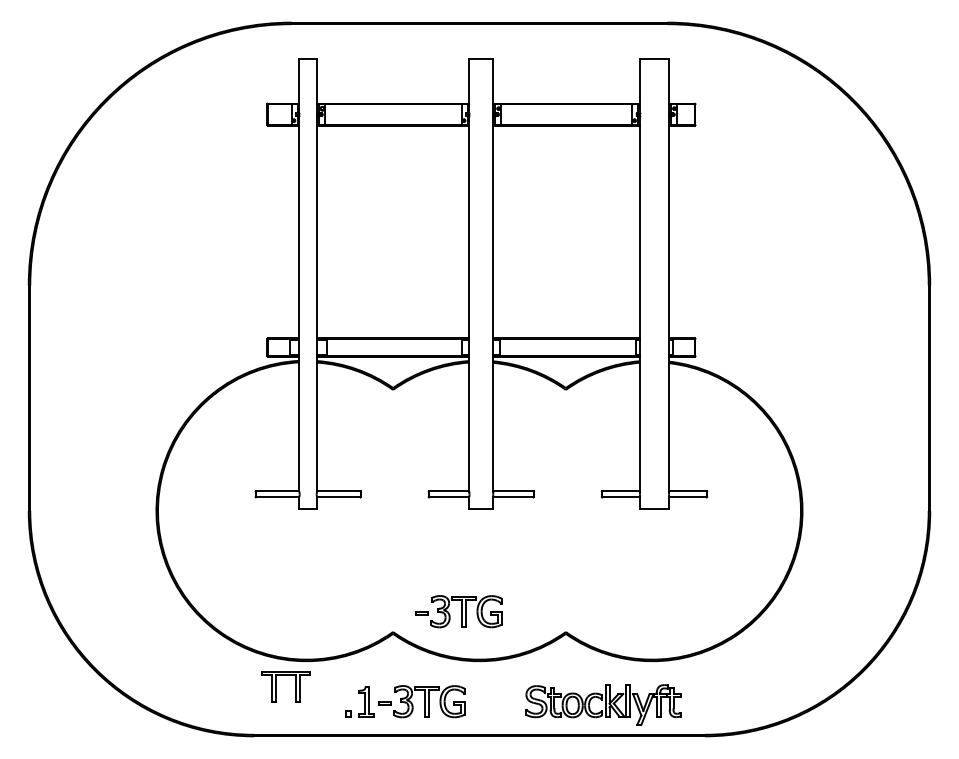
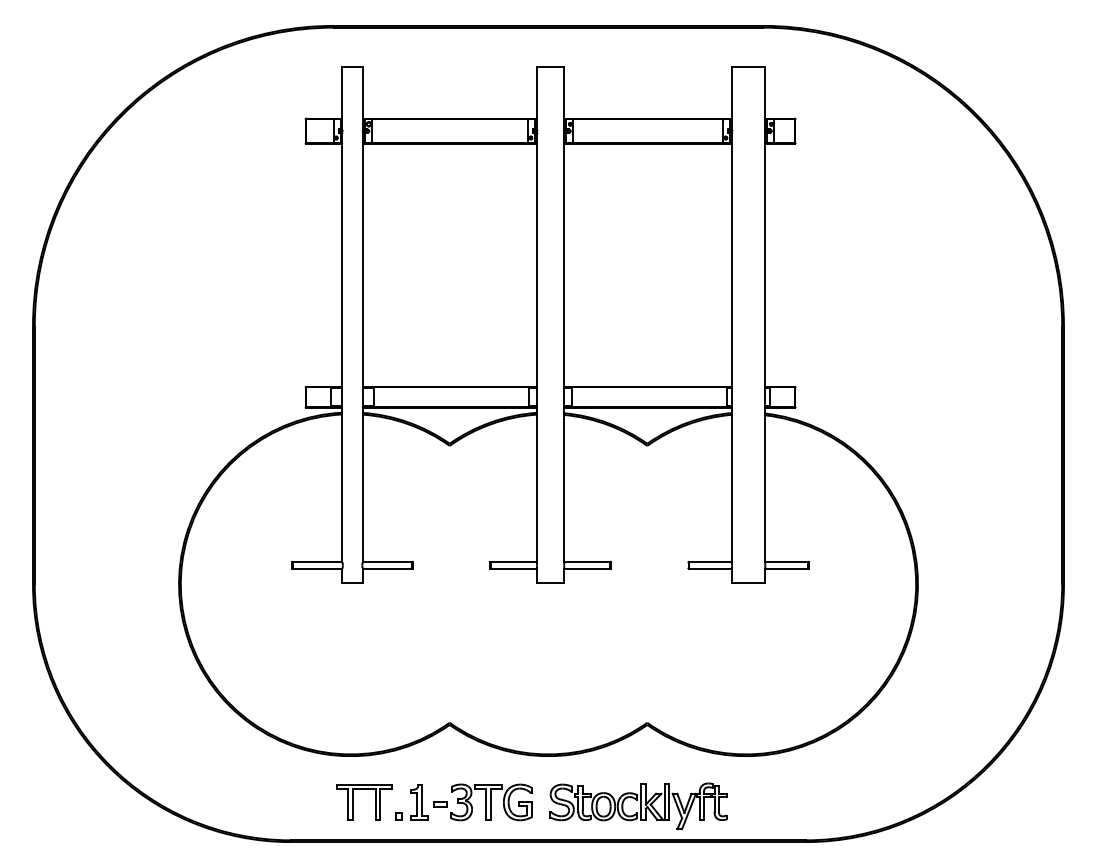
part: (458, 611) -> (524, 699), removed
part: (276, 686) -> (352, 802), moved
part: (603, 704) -> (638, 805), moved

